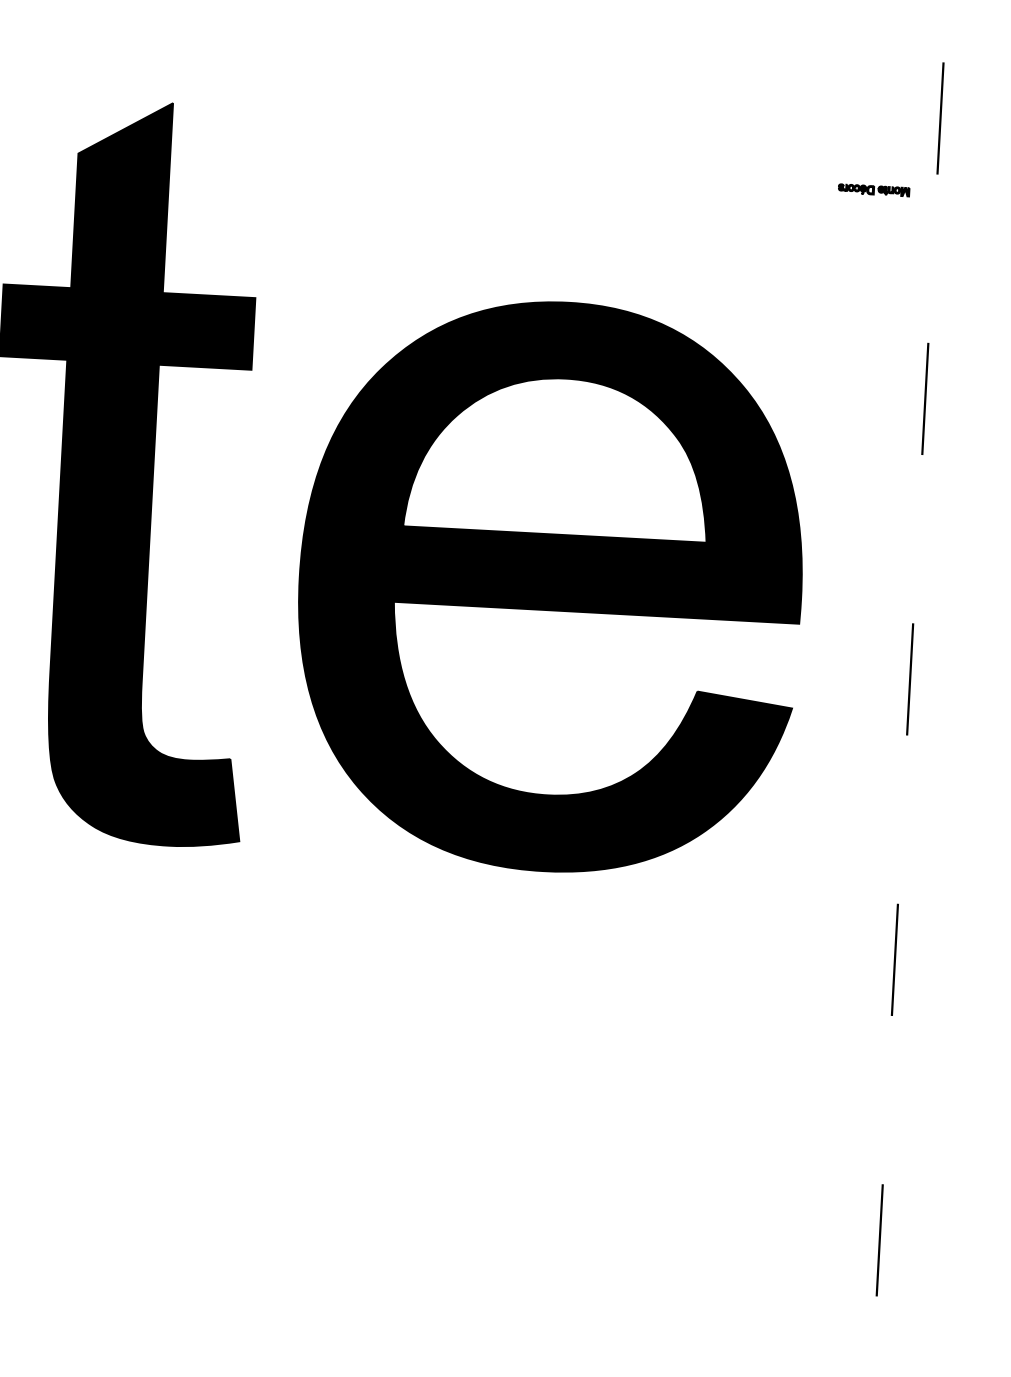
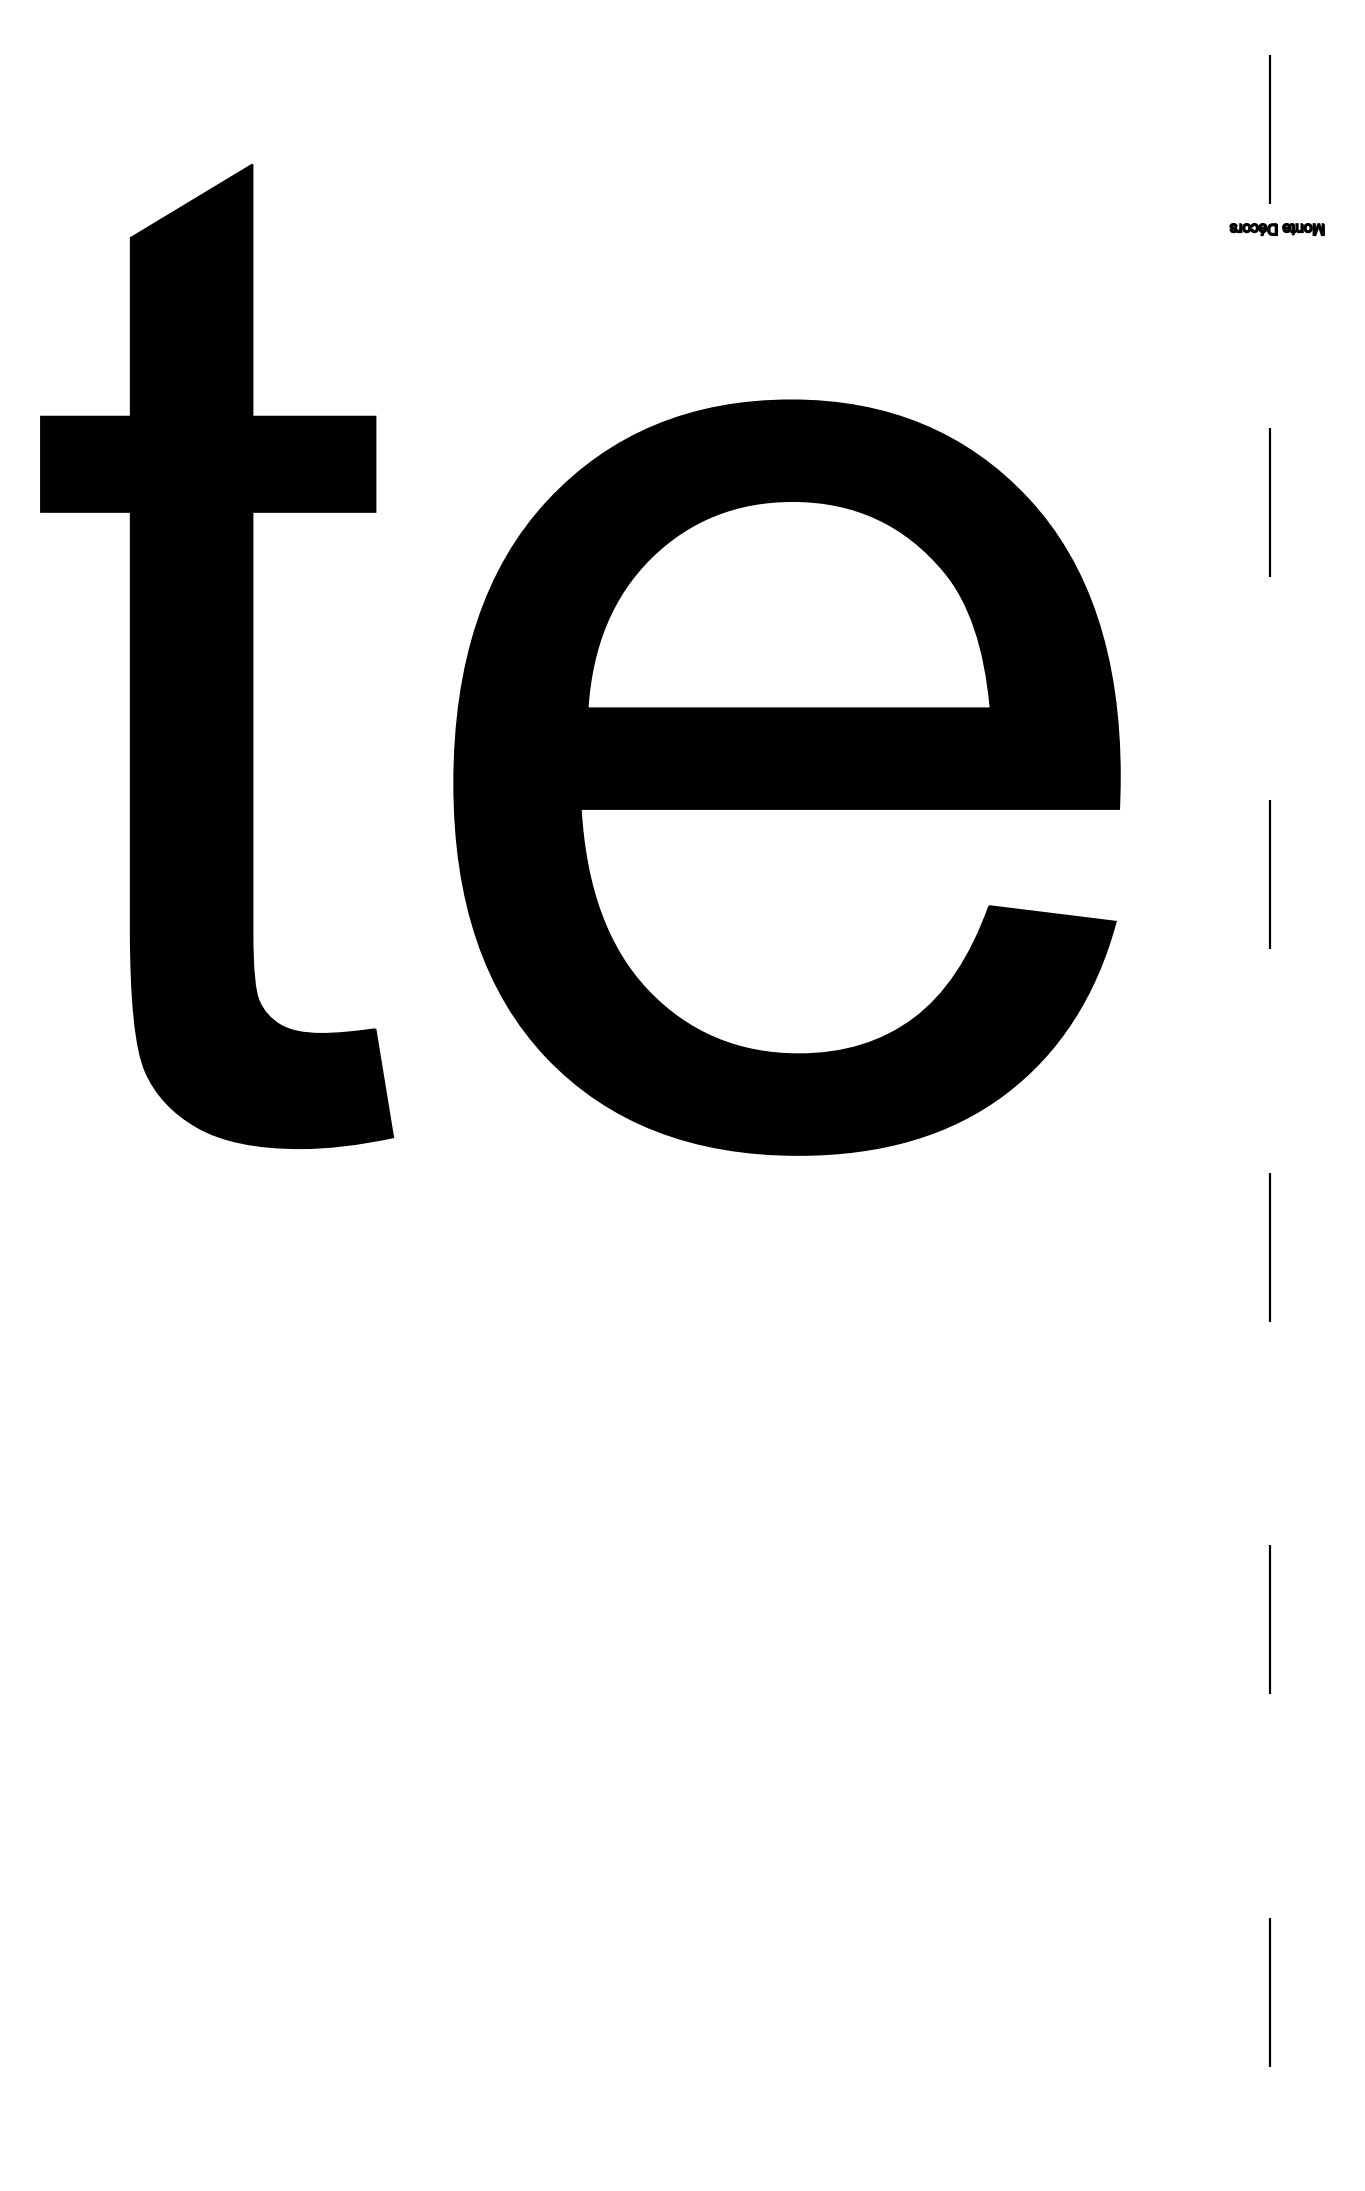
part: (873, 190) -> (1276, 229), moved

